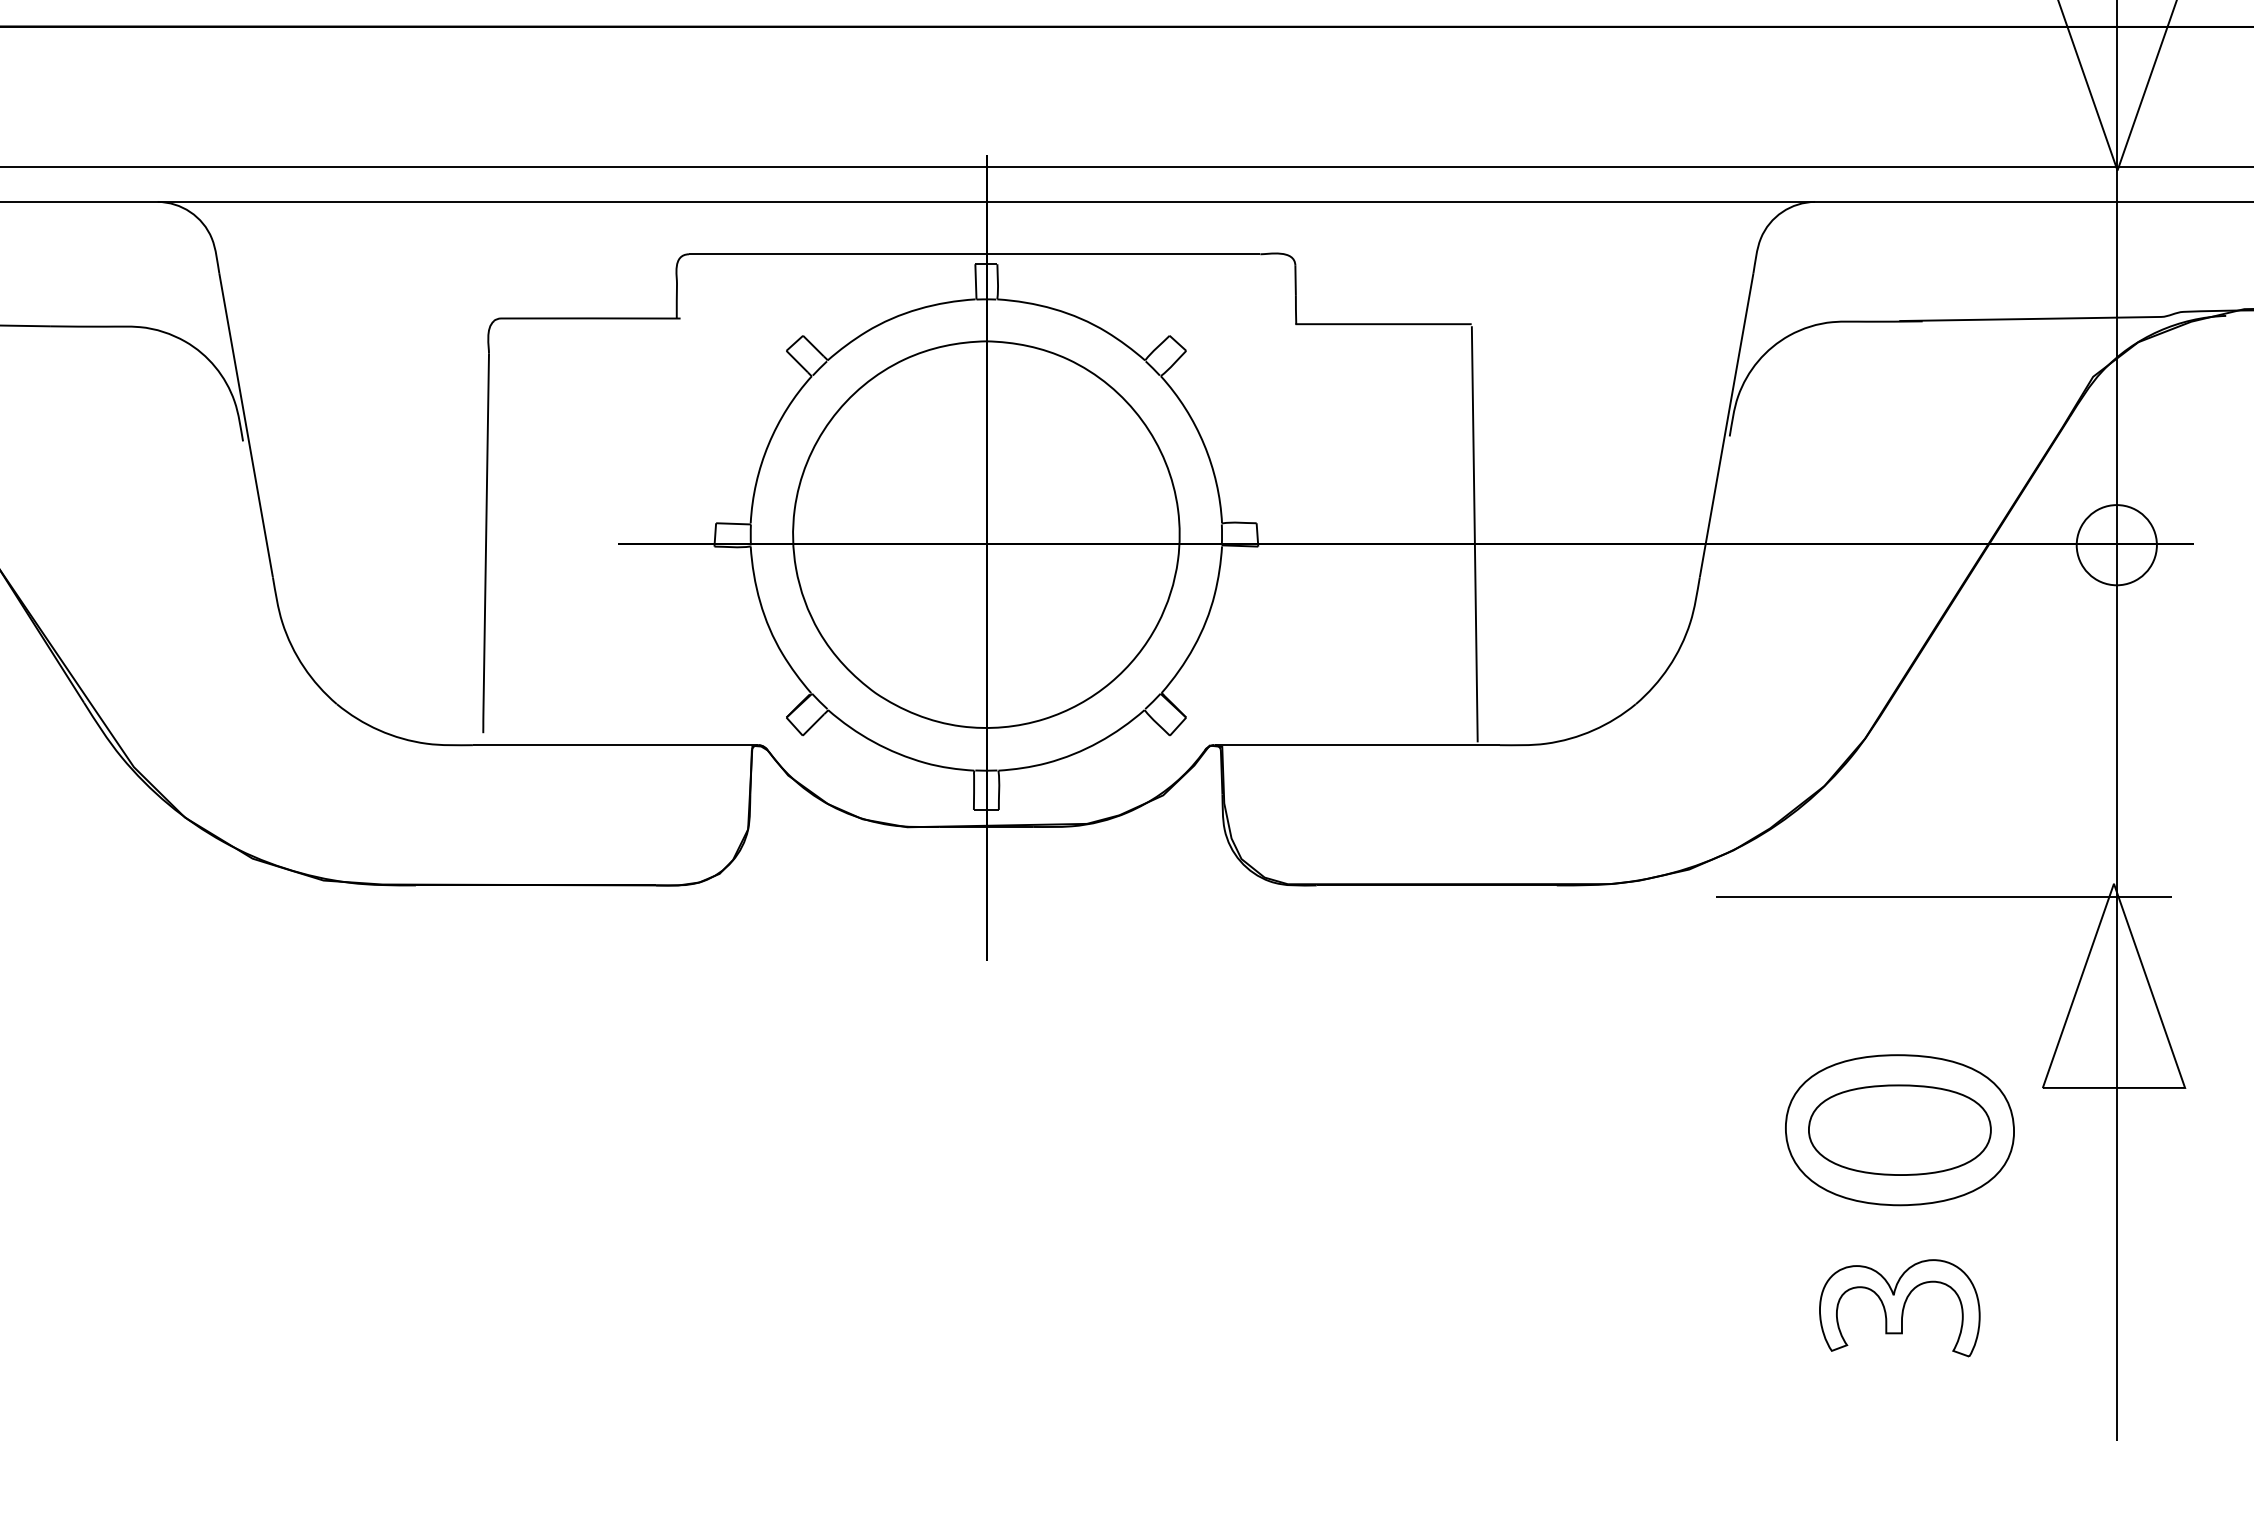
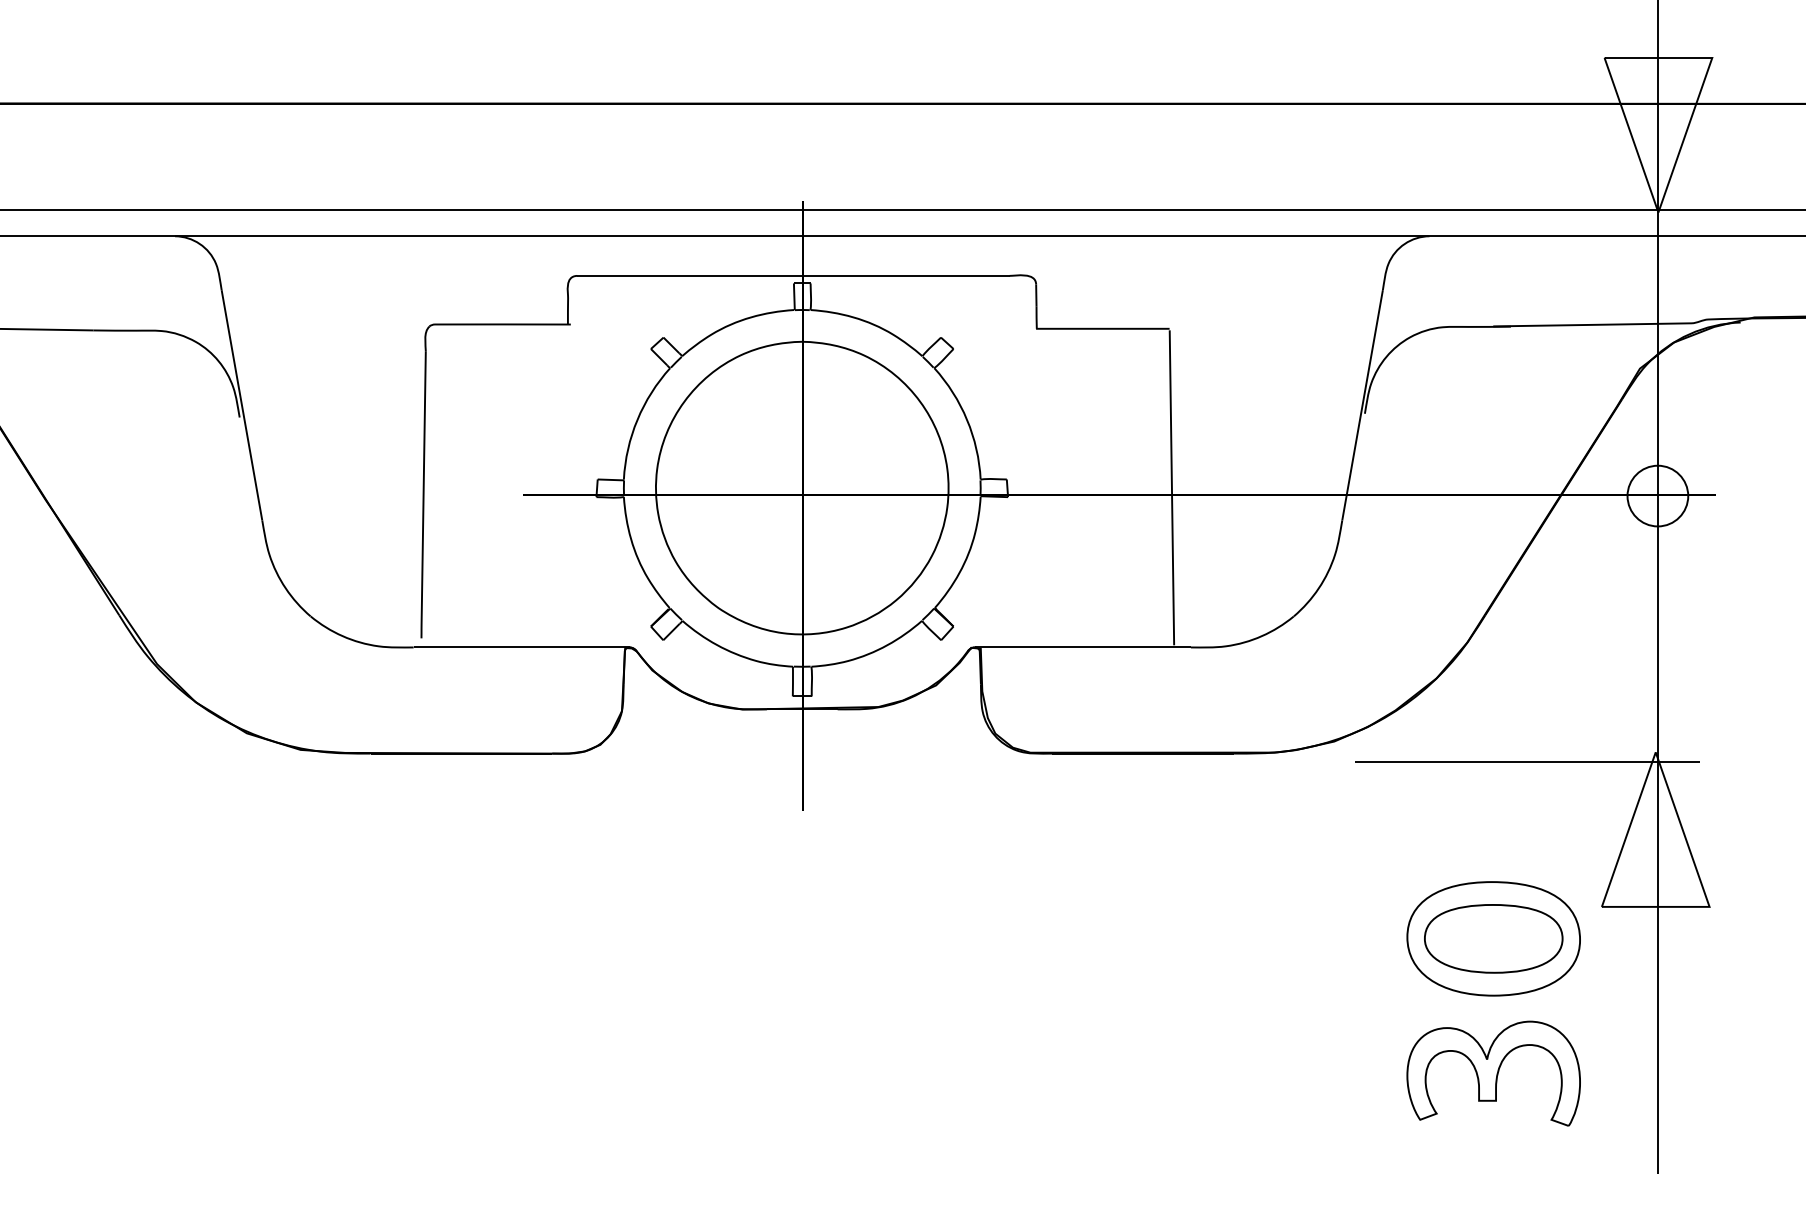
part: (1899, 1308) -> (1493, 1073), size x1.43

